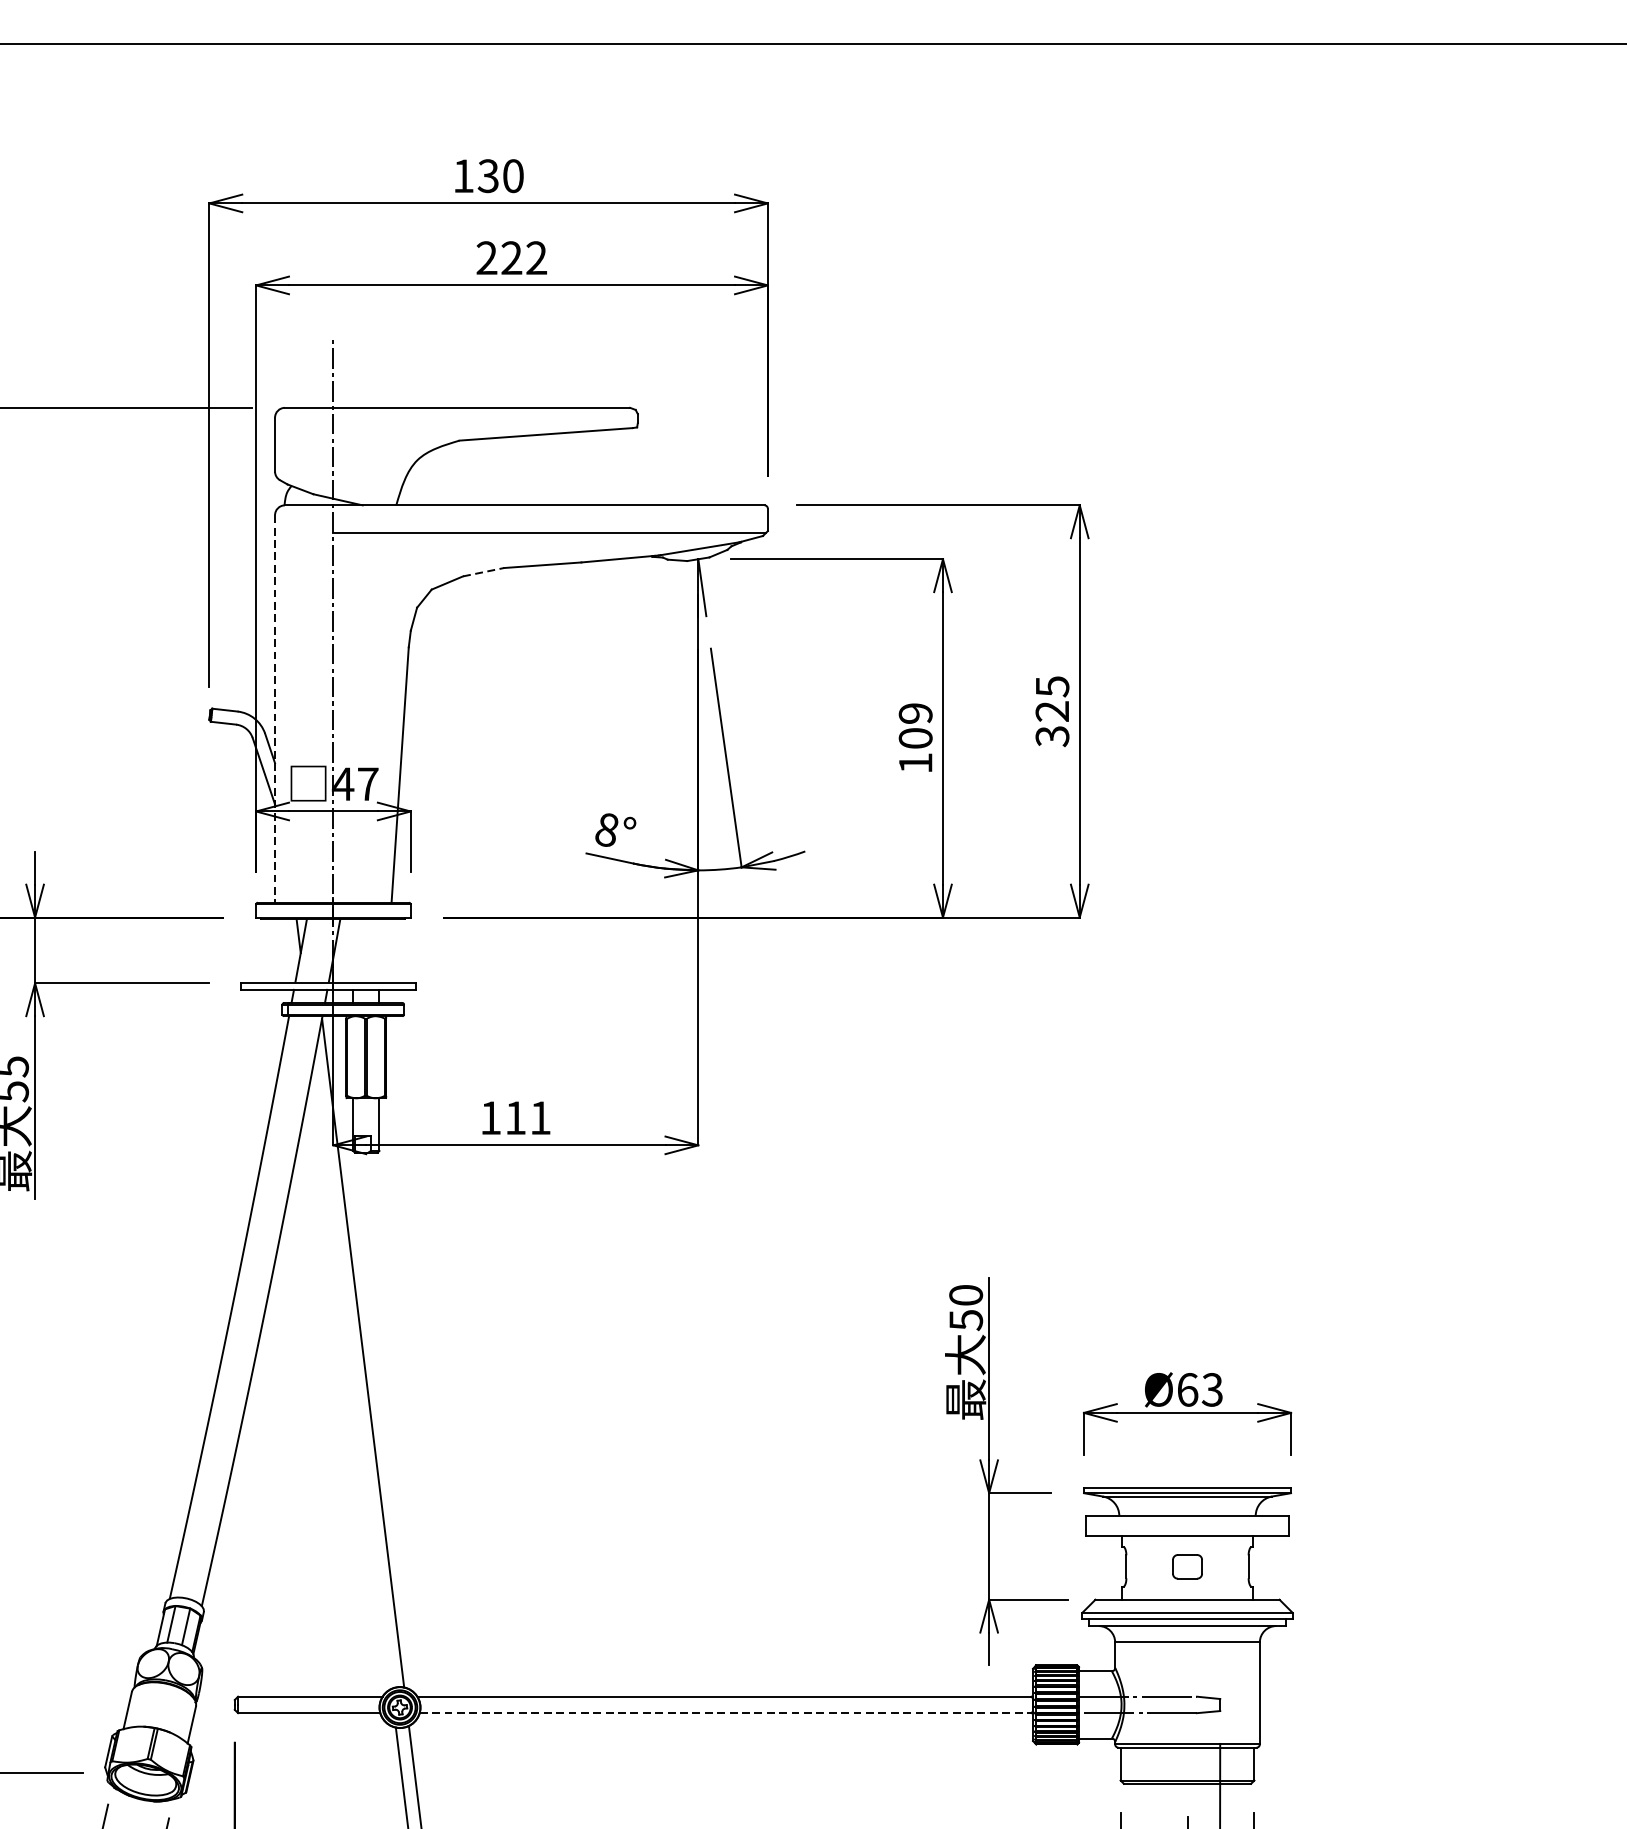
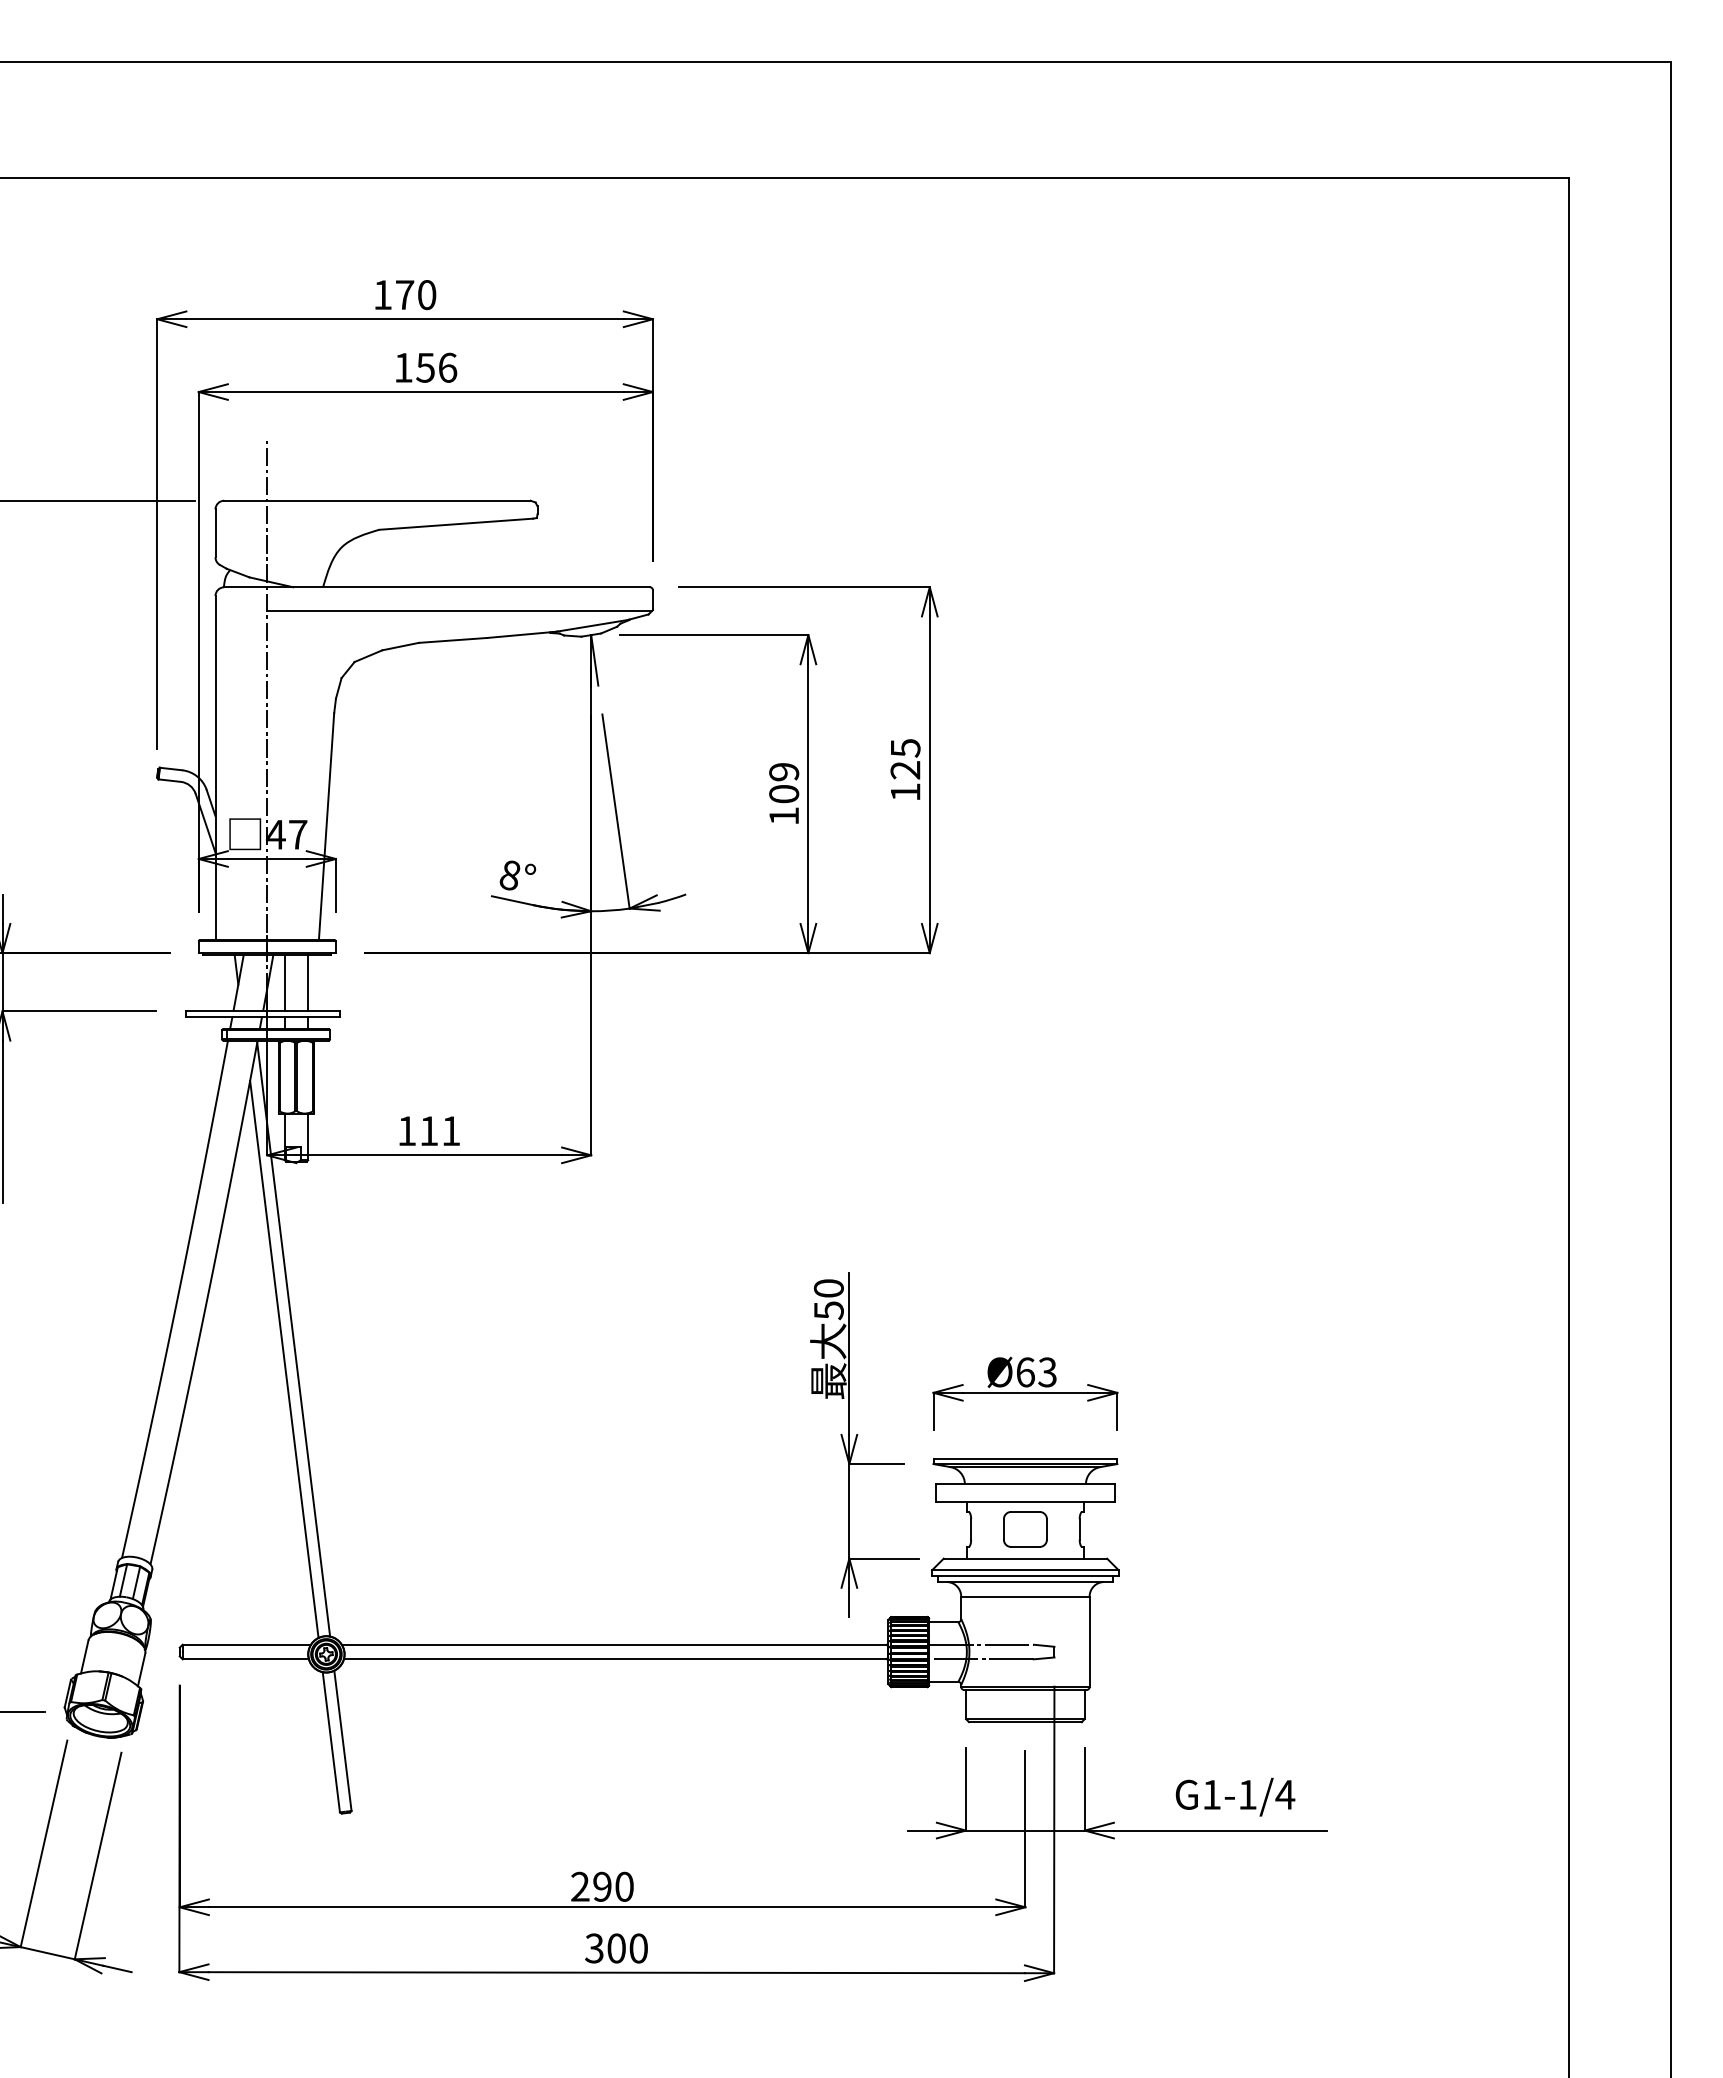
text: (487, 176) -> (404, 295), 130 -> 170
text: (511, 257) -> (425, 367), 222 -> 156
line: (483, 572) -> (400, 646), dashed -> solid
line: (275, 709) -> (215, 768), dashed -> solid
text: (1052, 736) -> (905, 792), 325 -> 125
line: (352, 950) -> (284, 982), added
line: (379, 950) -> (308, 982), added
line: (352, 1374) -> (284, 1358), added
part: (1187, 1566) -> (1025, 1529), size x1.67
line: (726, 1713) -> (616, 1659), dashed -> solid

